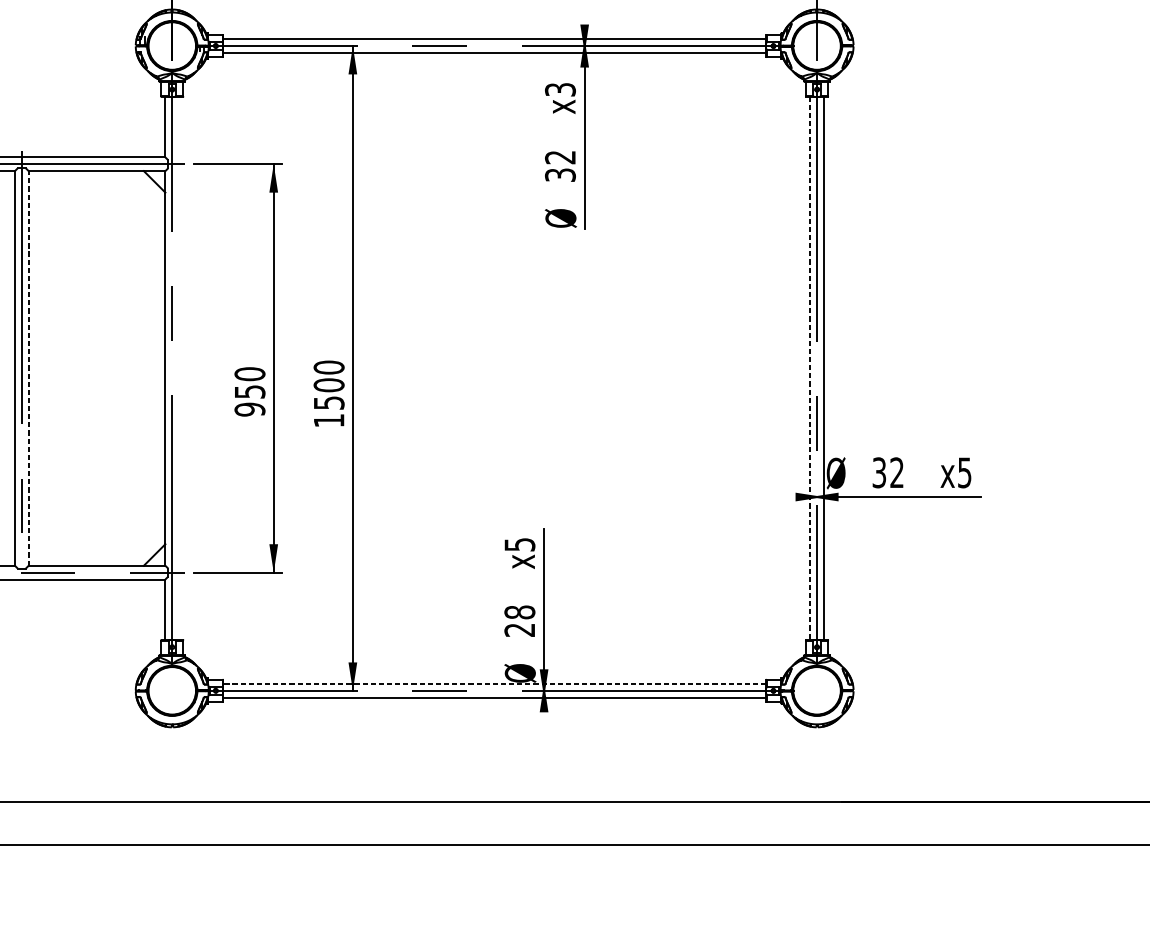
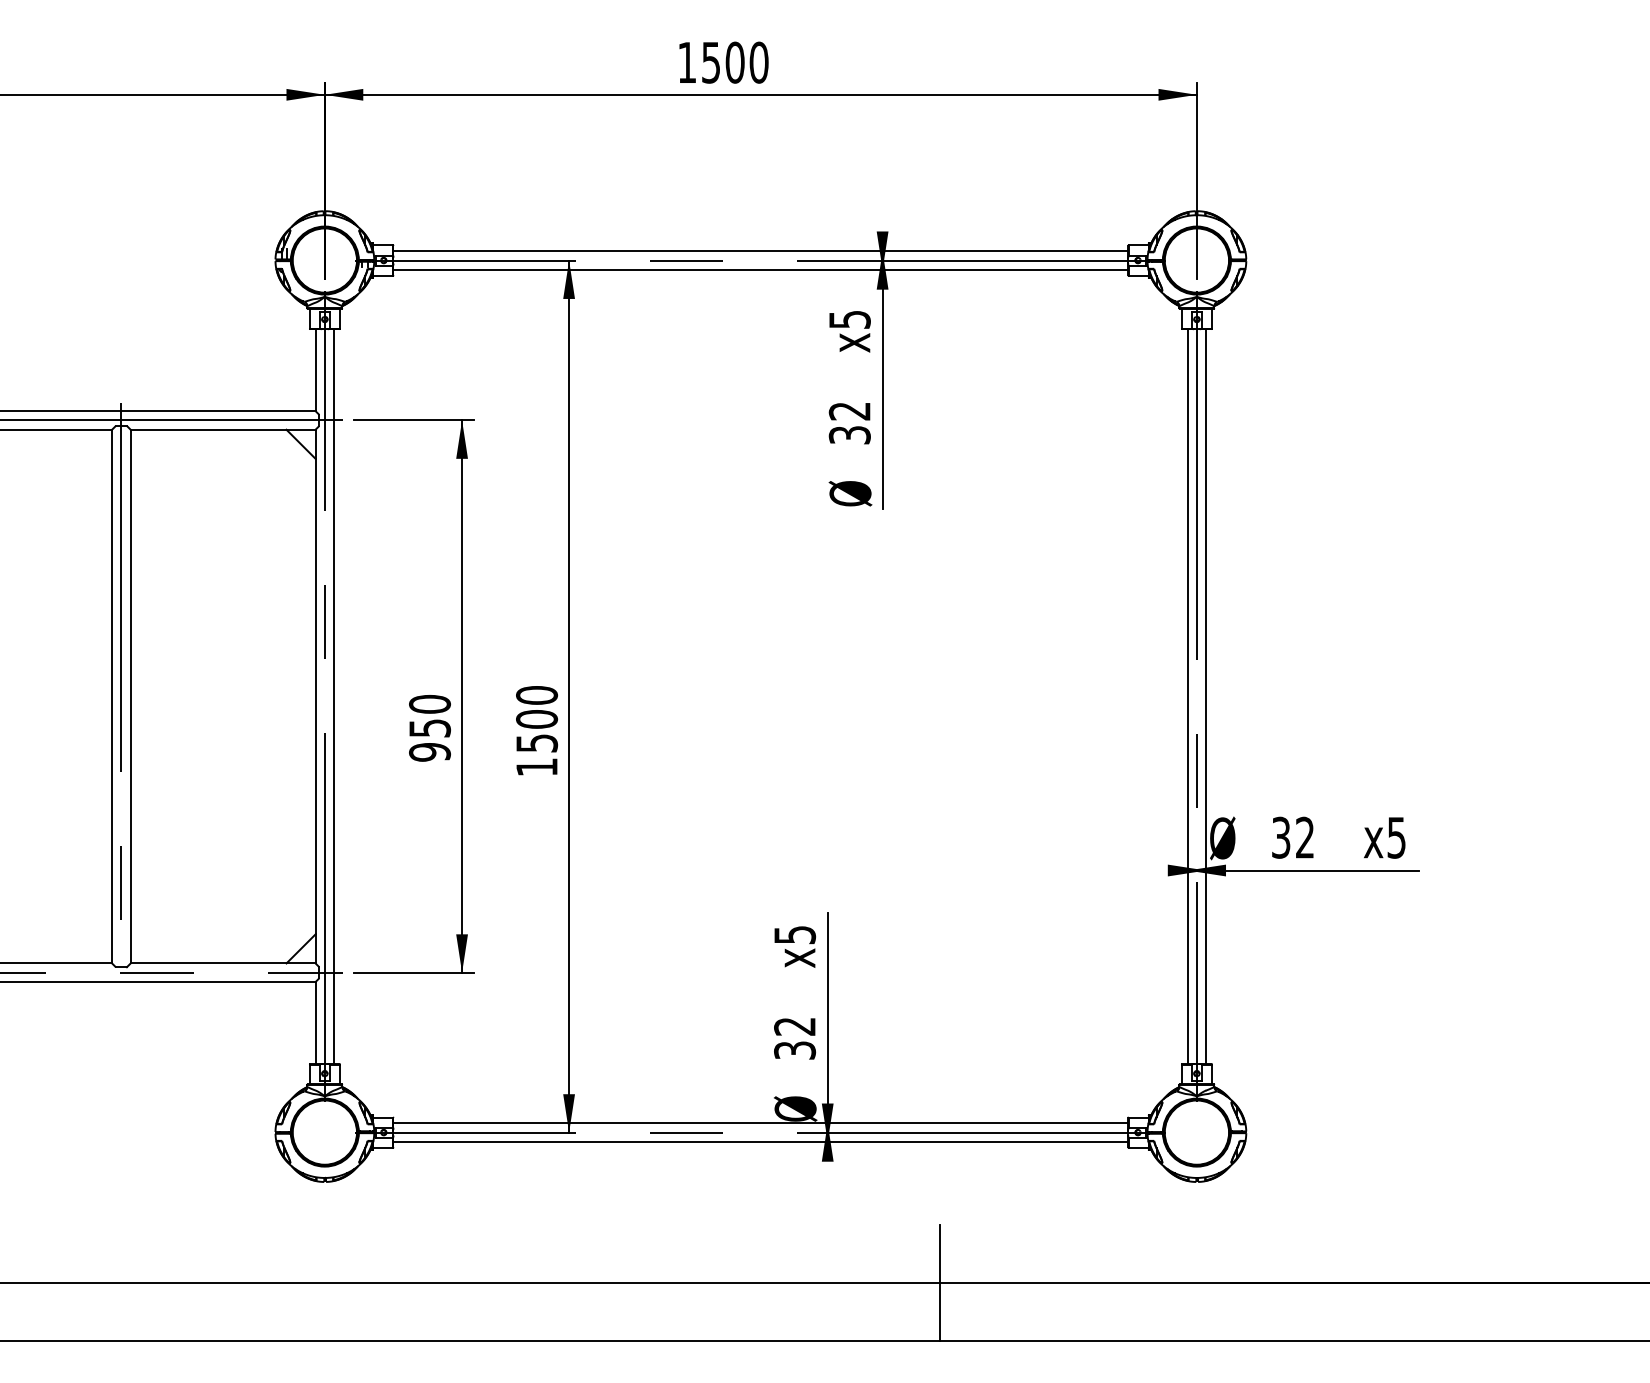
text: (560, 89) -> (849, 319), x3 -> x5
line: (28, 368) -> (130, 696), dashed -> solid
line: (179, 368) -> (334, 696), added
line: (810, 369) -> (1187, 697), dashed -> solid
text: (520, 621) -> (795, 1038), 28 -> 32
line: (494, 684) -> (760, 1123), dashed -> solid
line: (627, 802) -> (940, 1283), added

